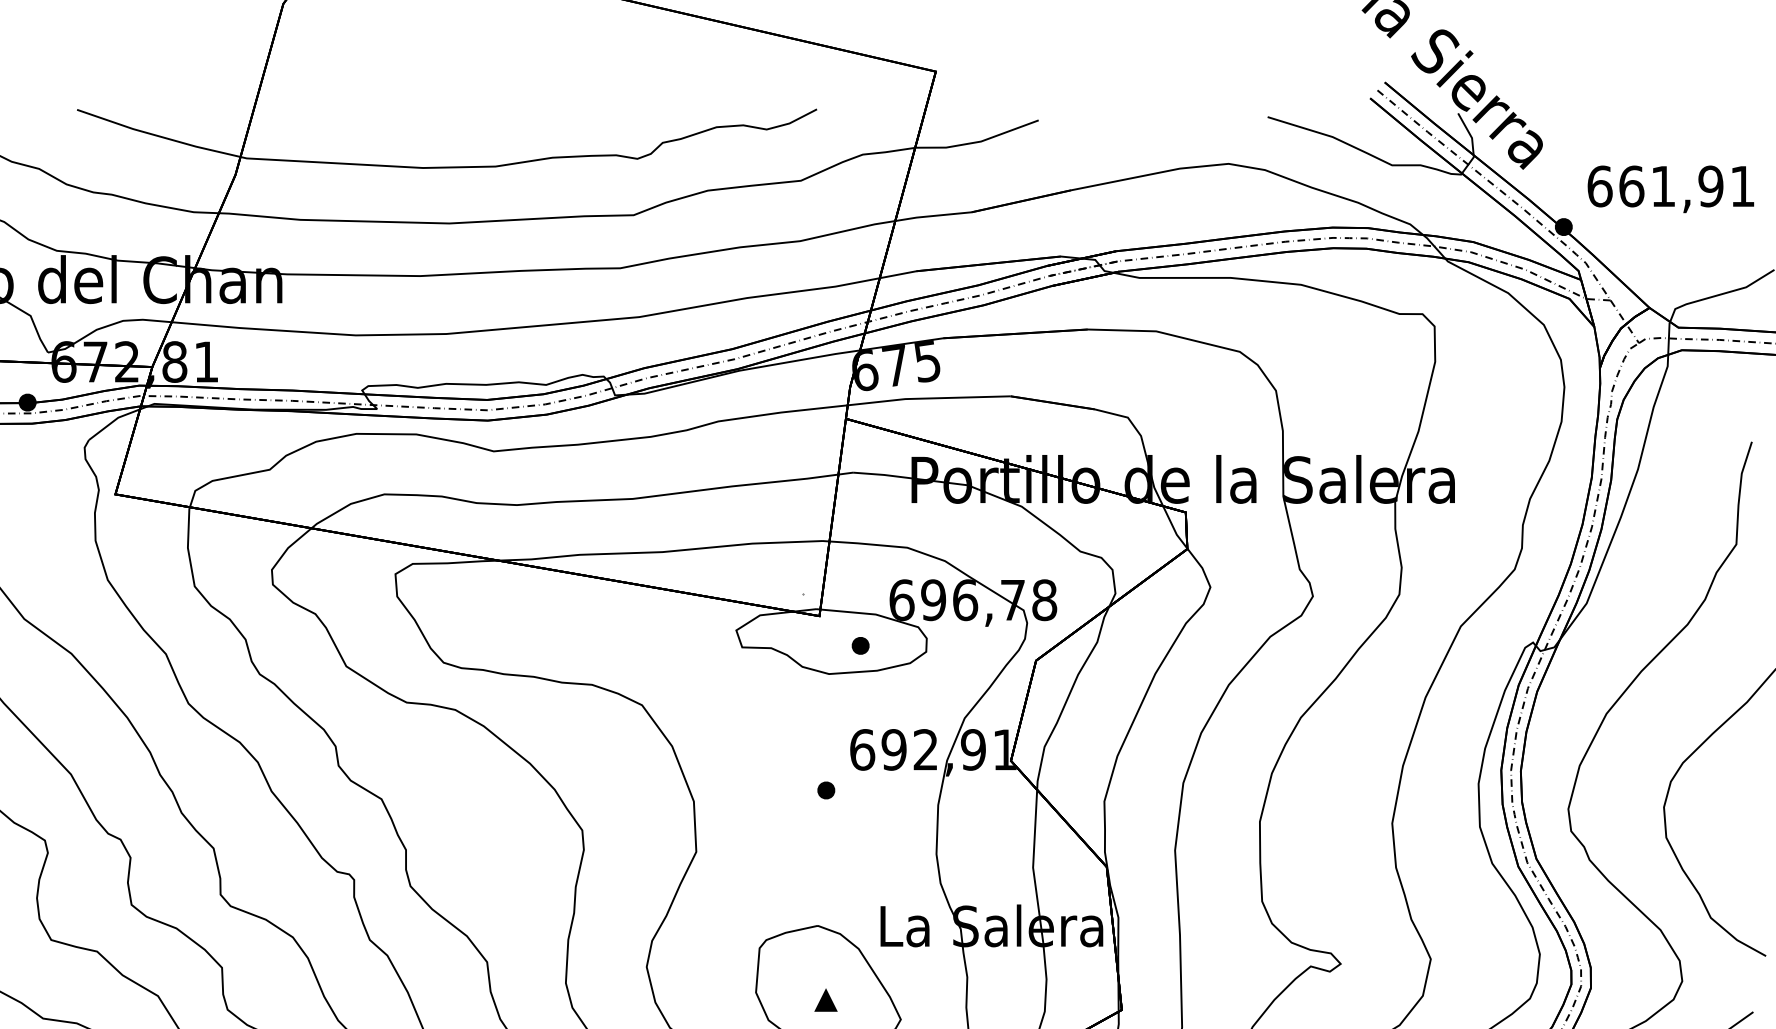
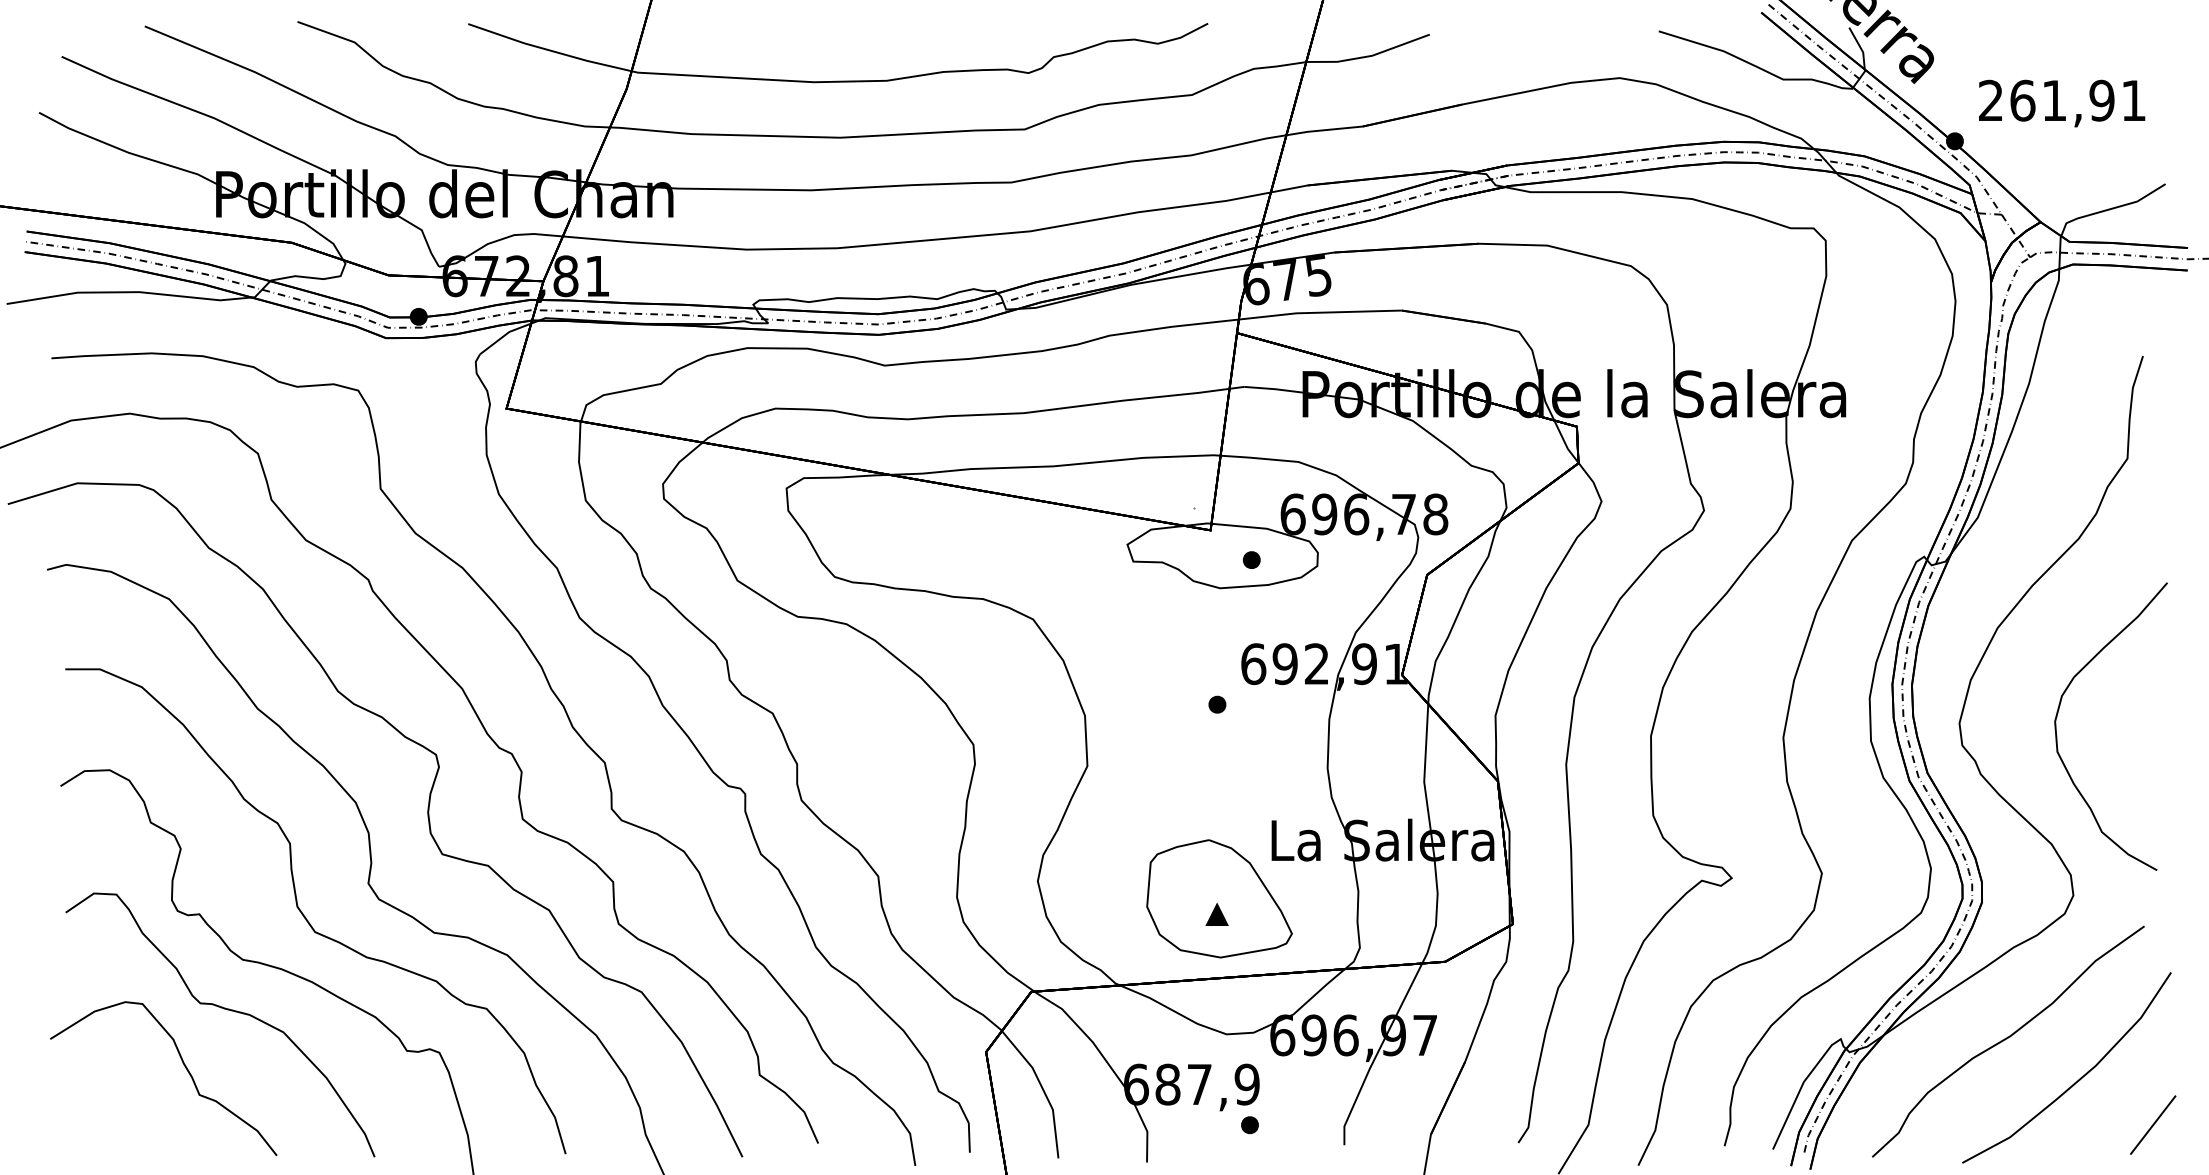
text: (1599, 186) -> (1990, 100), 661,91 -> 261,91

